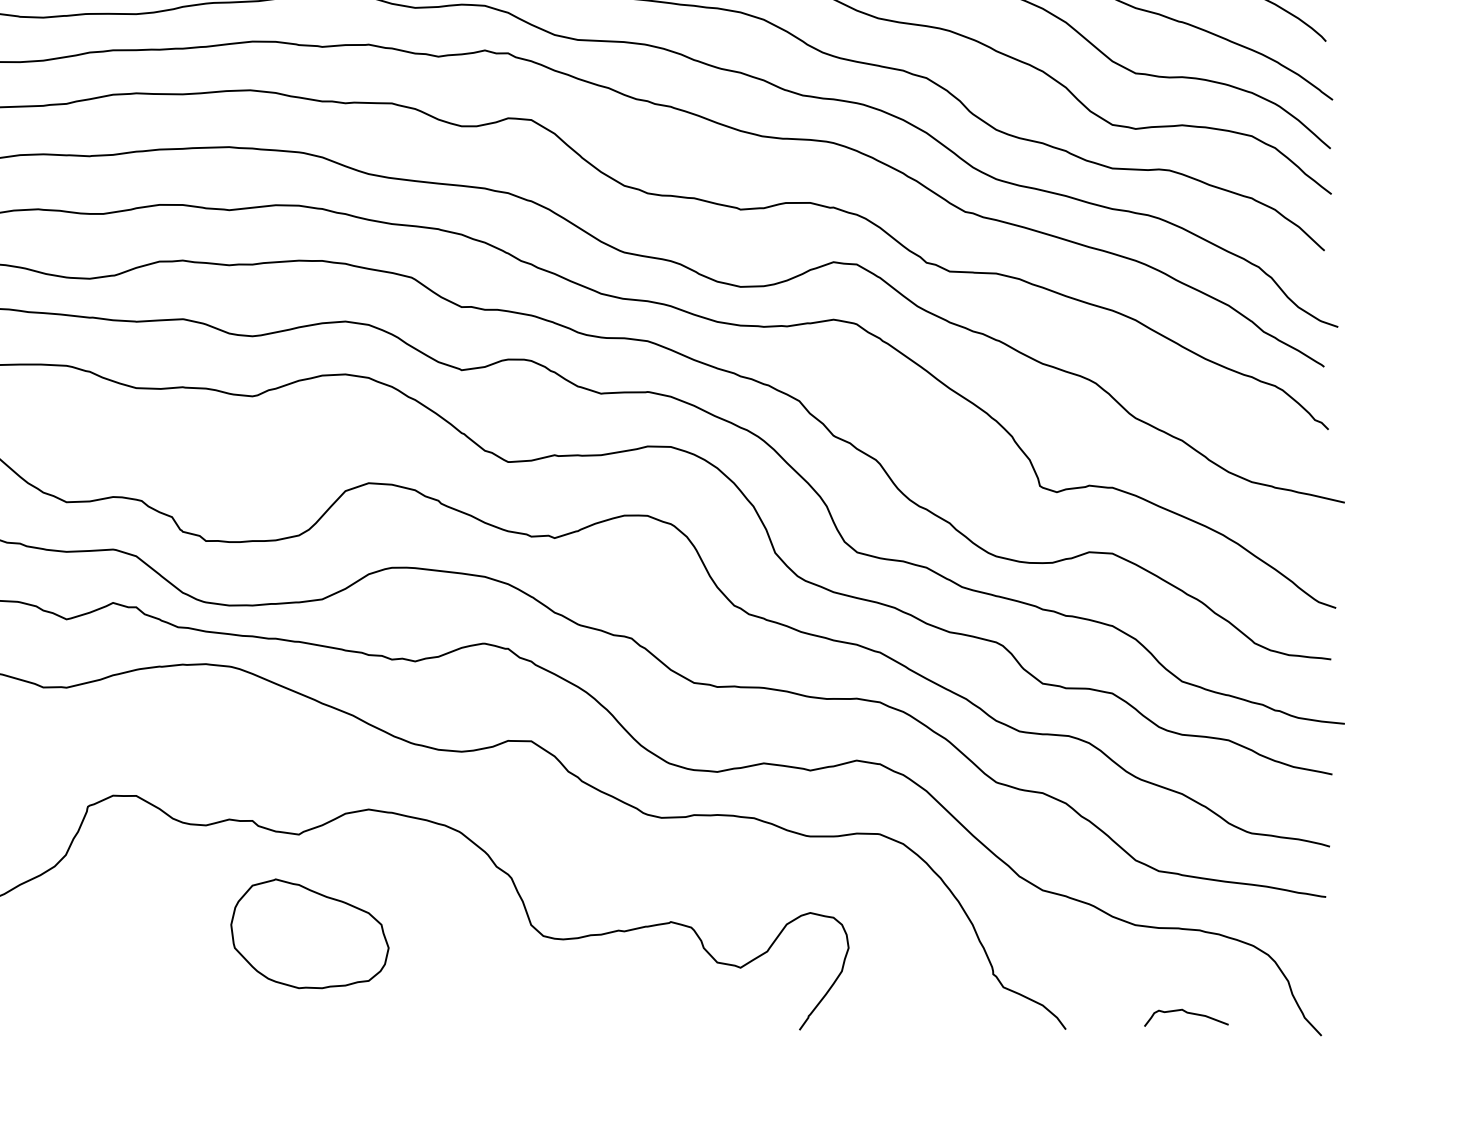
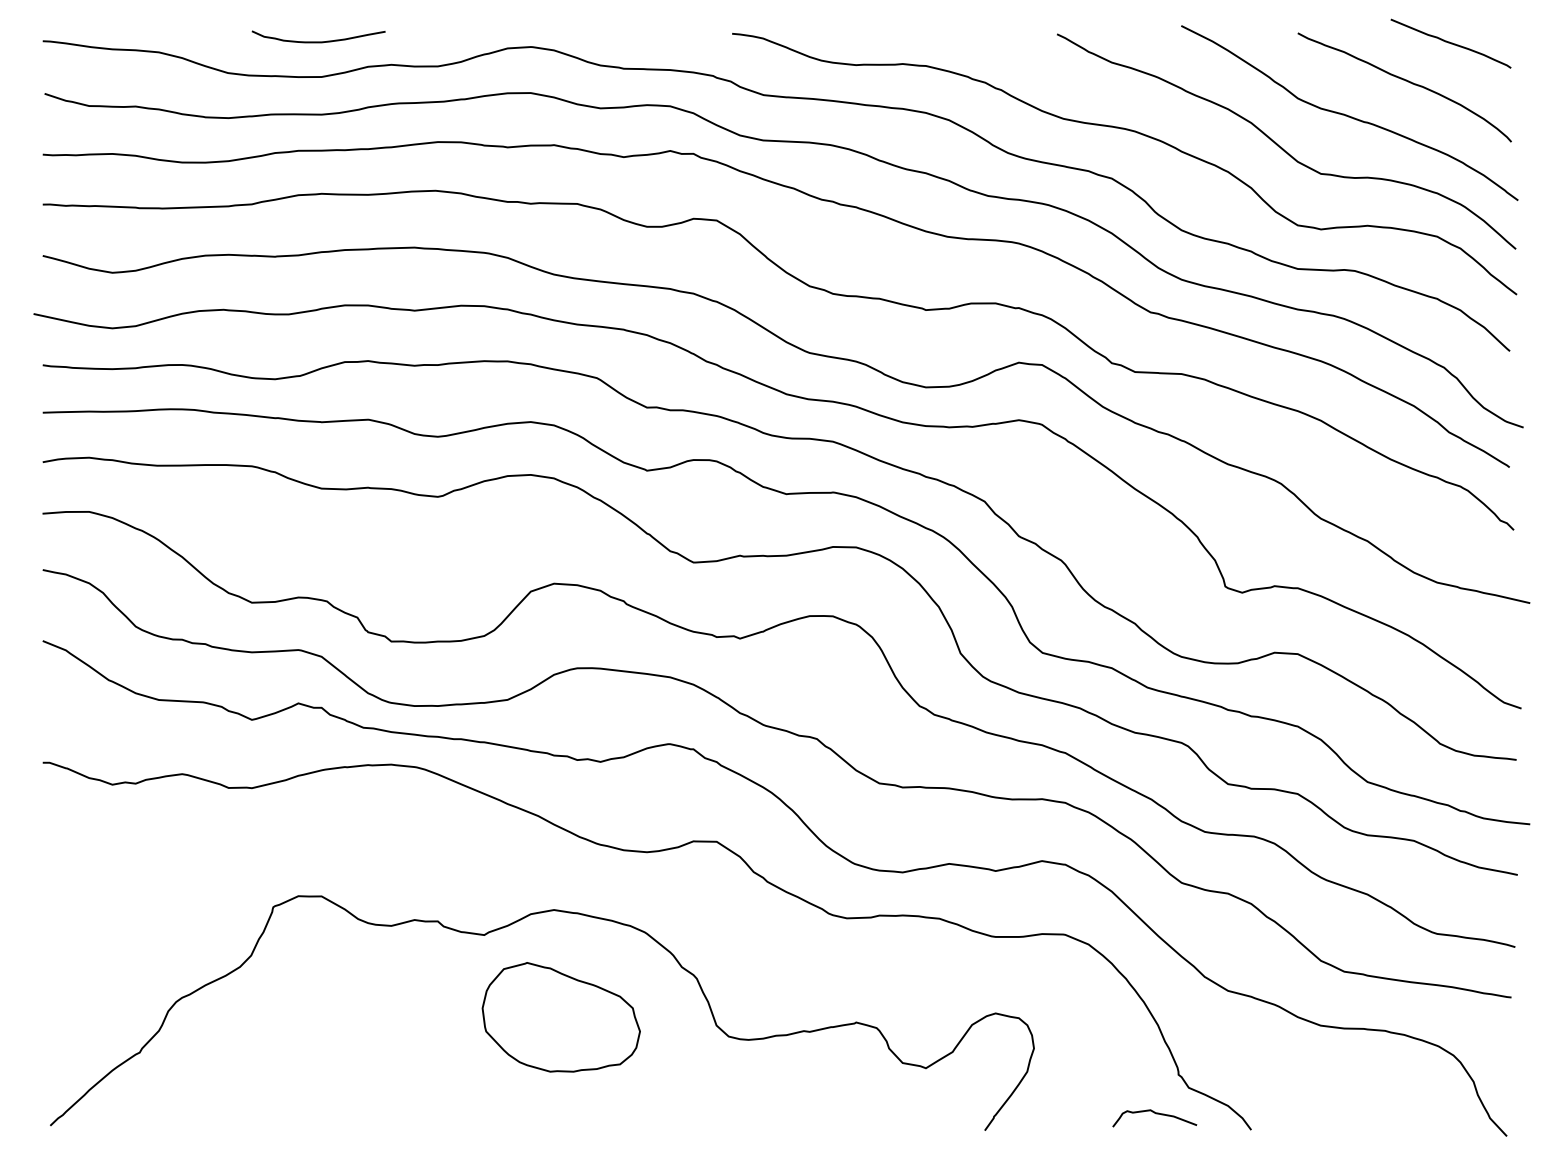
part: (309, 934) -> (560, 1017), moved
curve: (1188, 1014) -> (1156, 1114), moved

